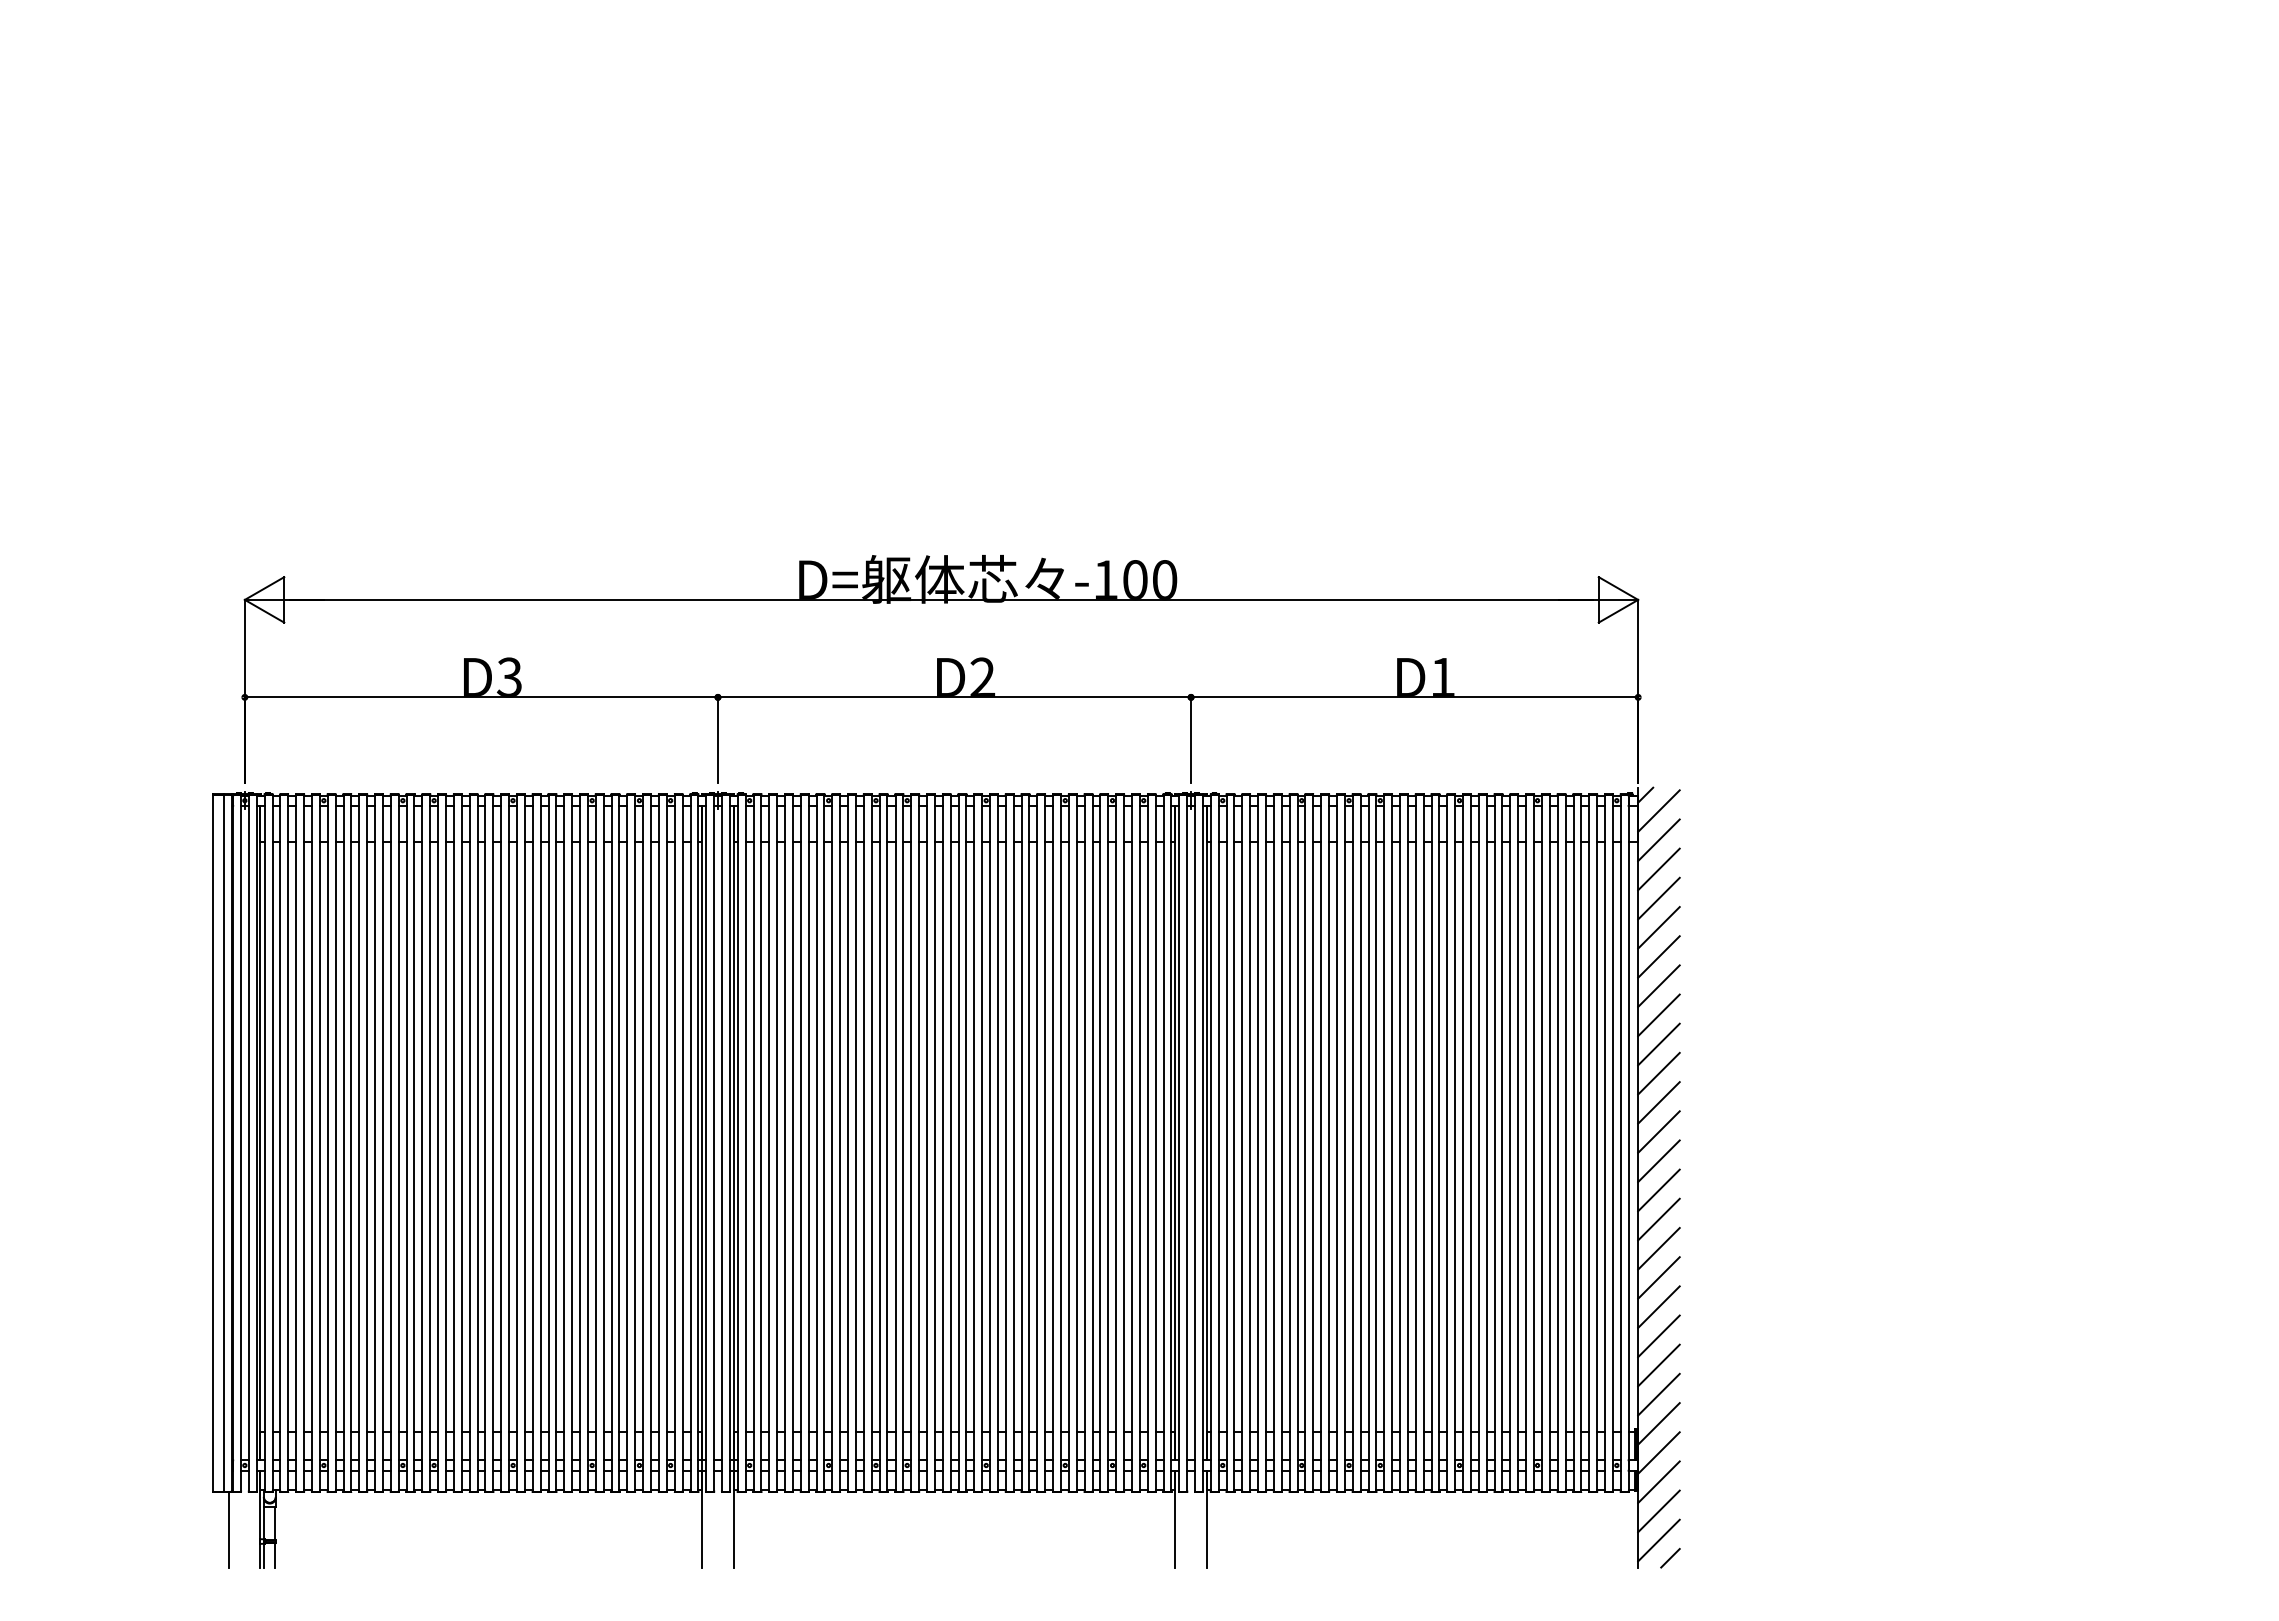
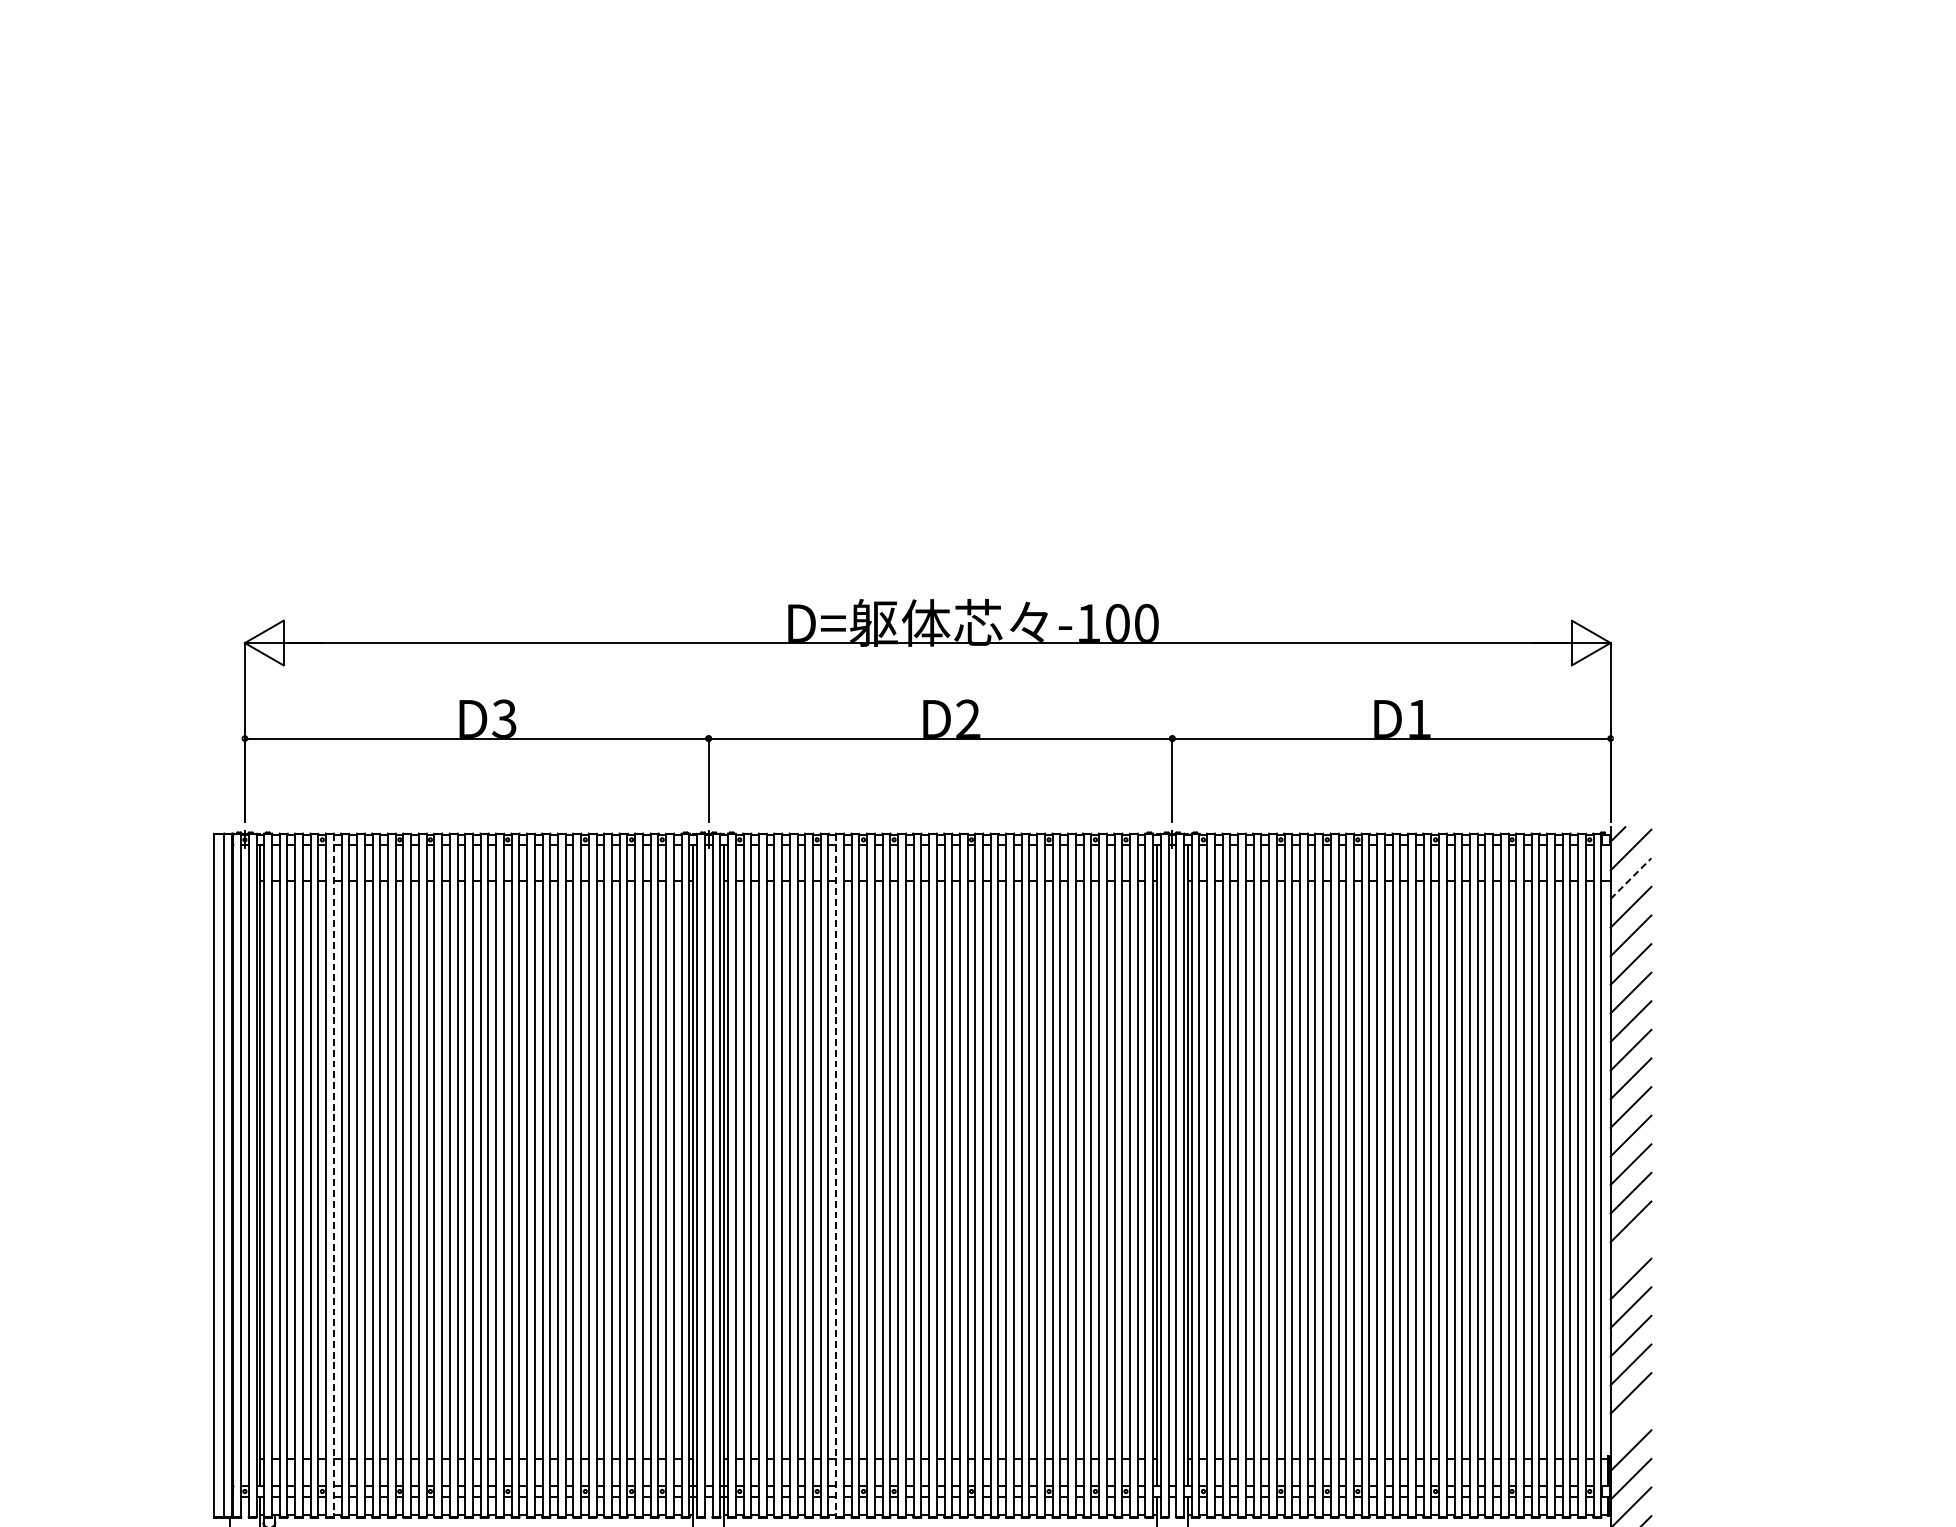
line: (1659, 839) -> (1631, 877), solid -> dashed
line: (335, 1143) -> (333, 1175), solid -> dashed
line: (848, 1143) -> (836, 1175), solid -> dashed
line: (1658, 1219) -> (1630, 1250), removed
line: (1658, 1394) -> (1630, 1421), removed

